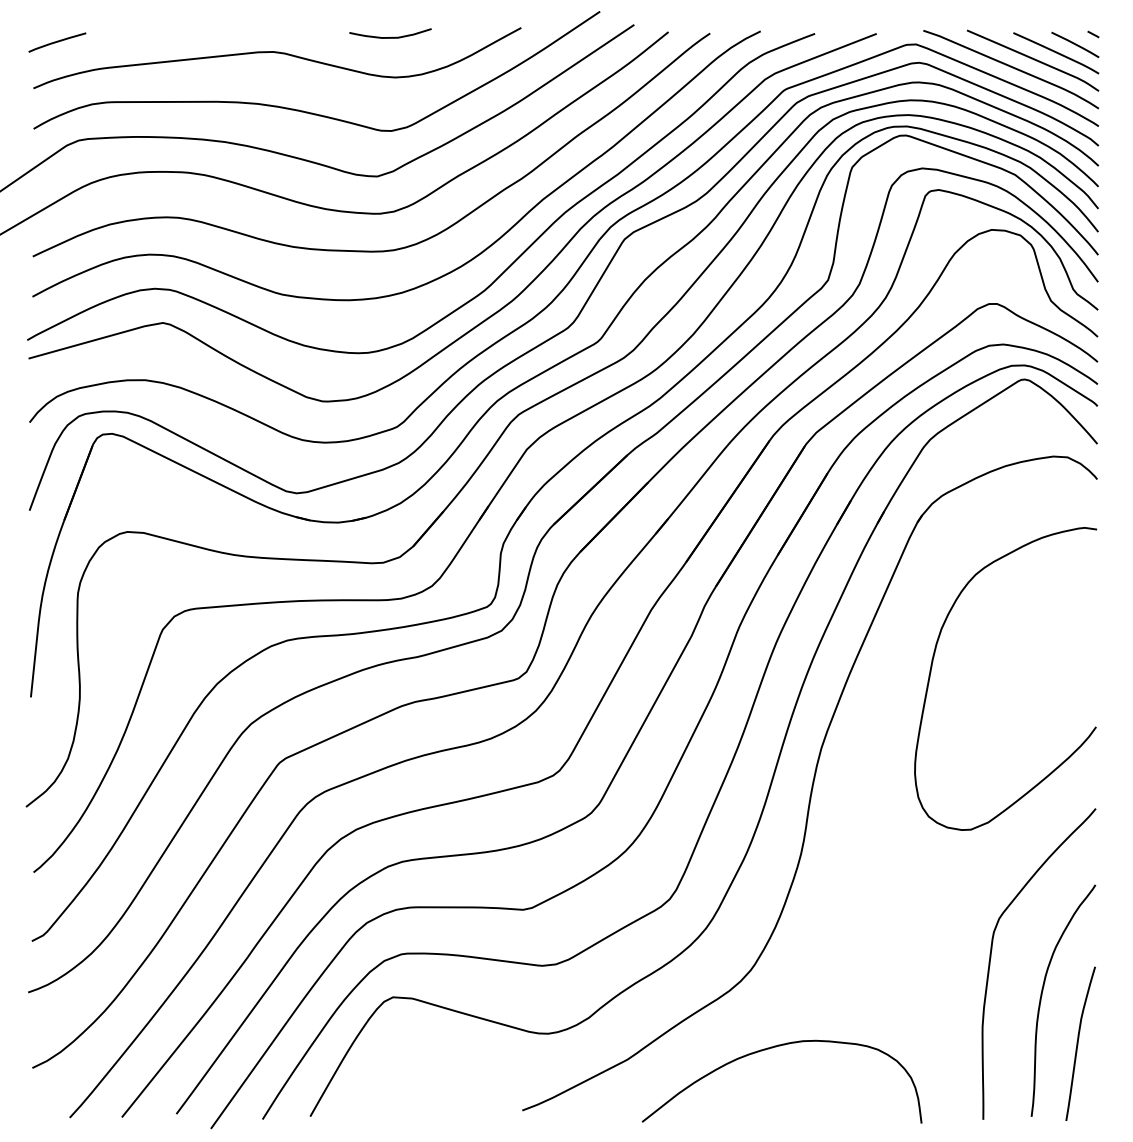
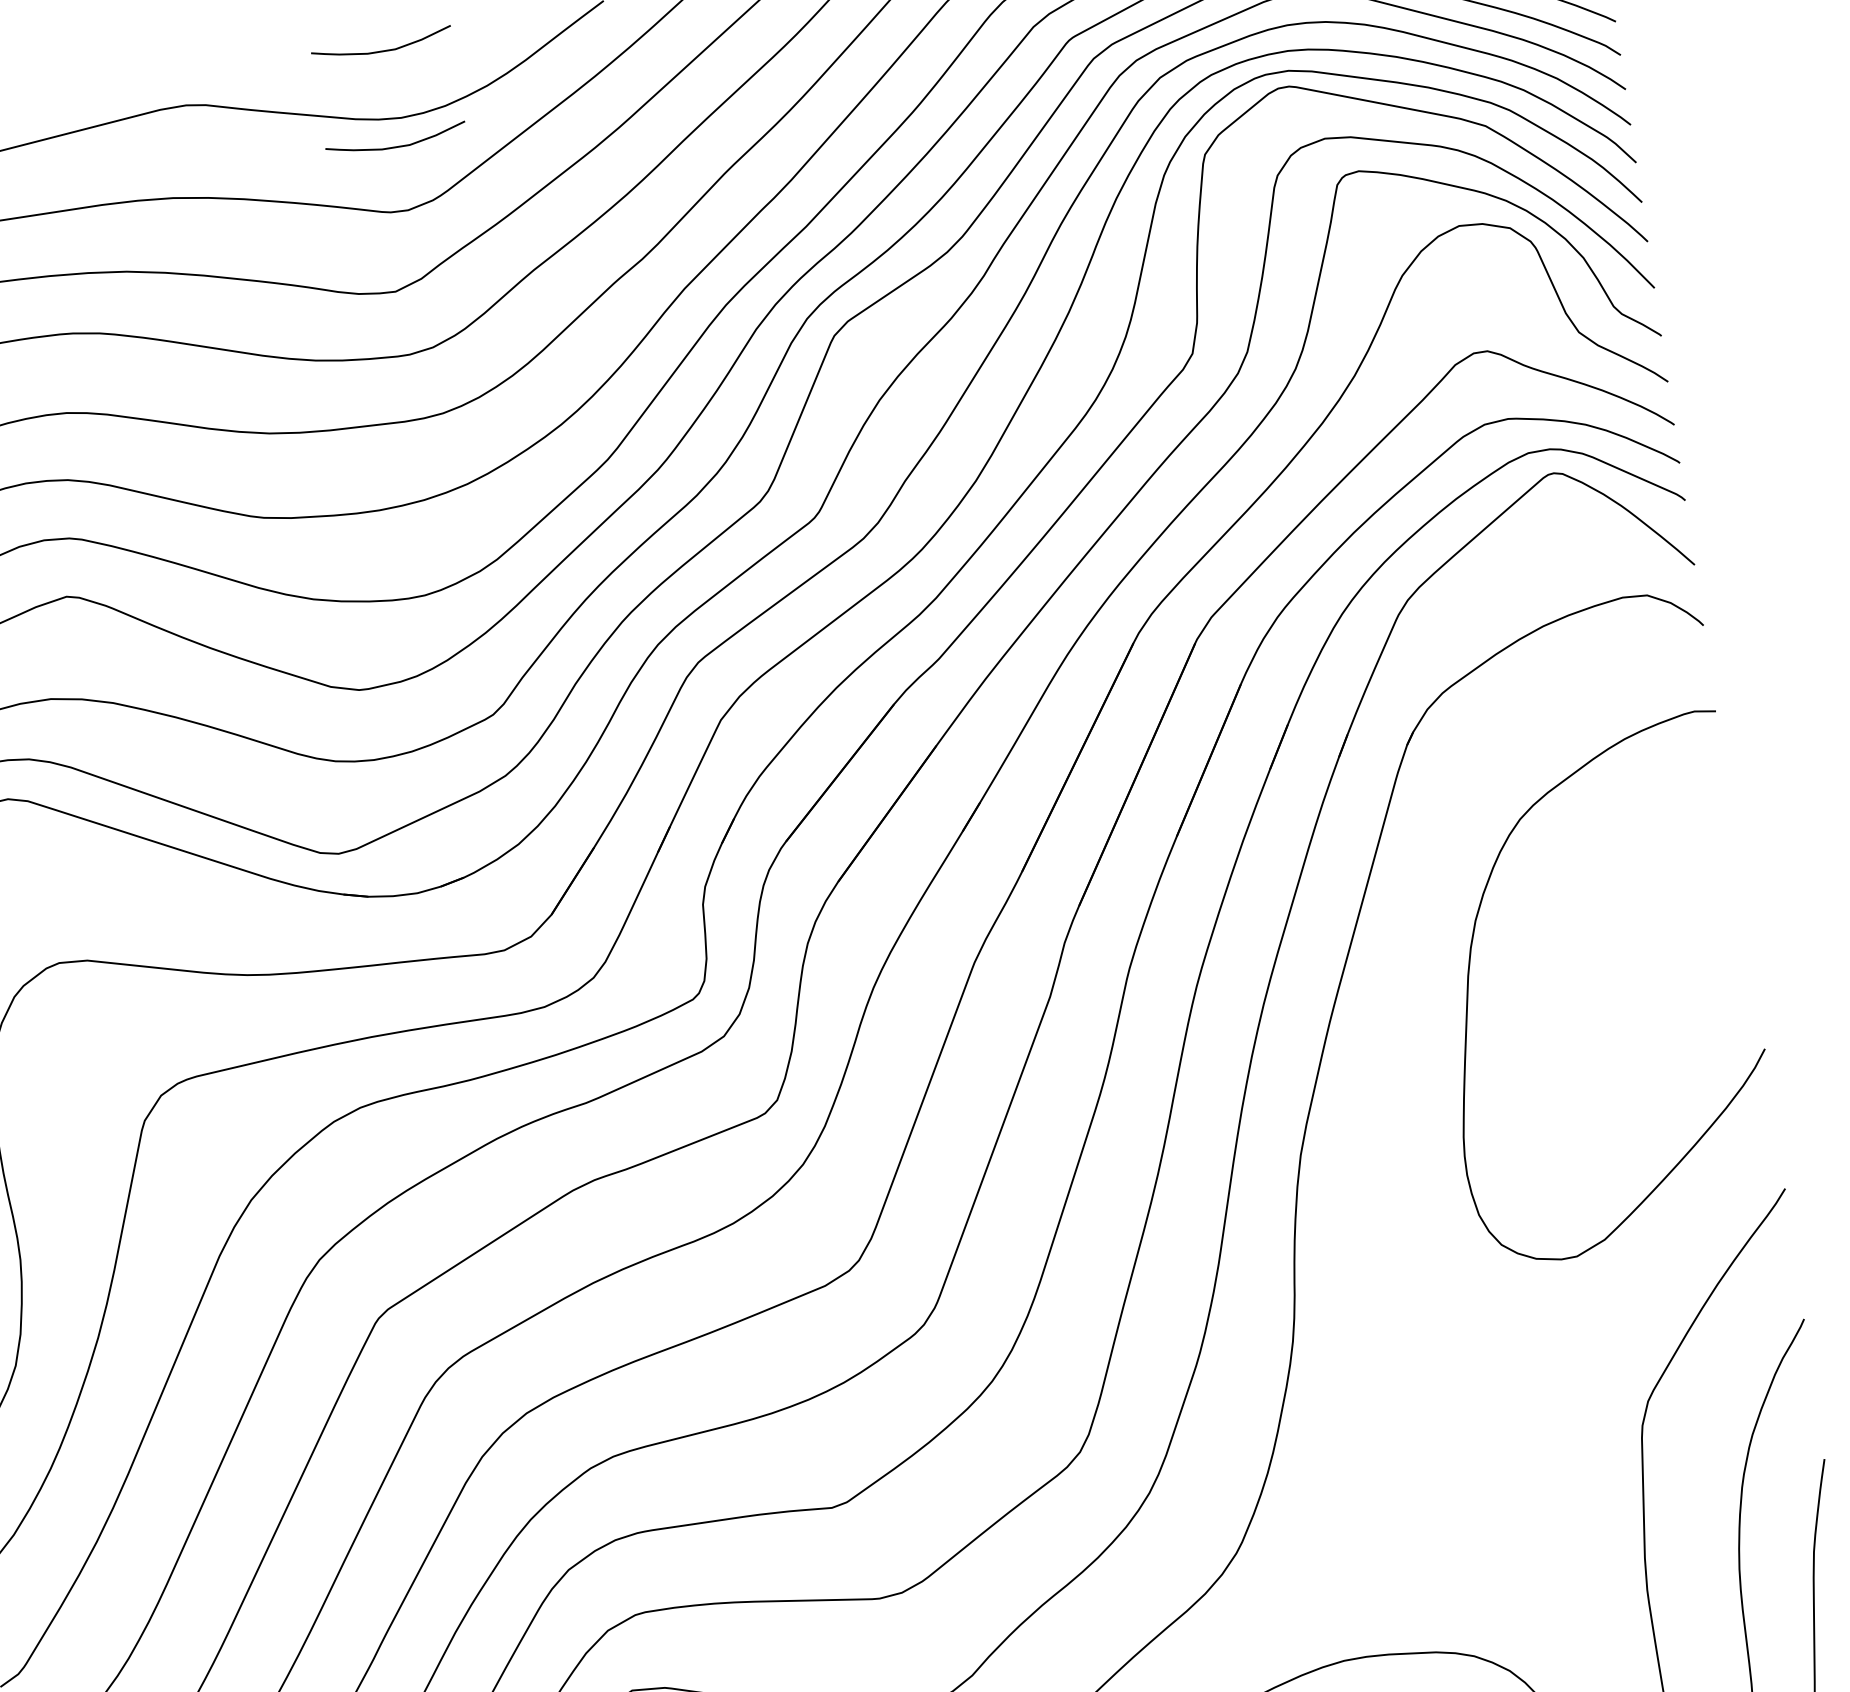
curve: (390, 93) -> (396, 146), added

